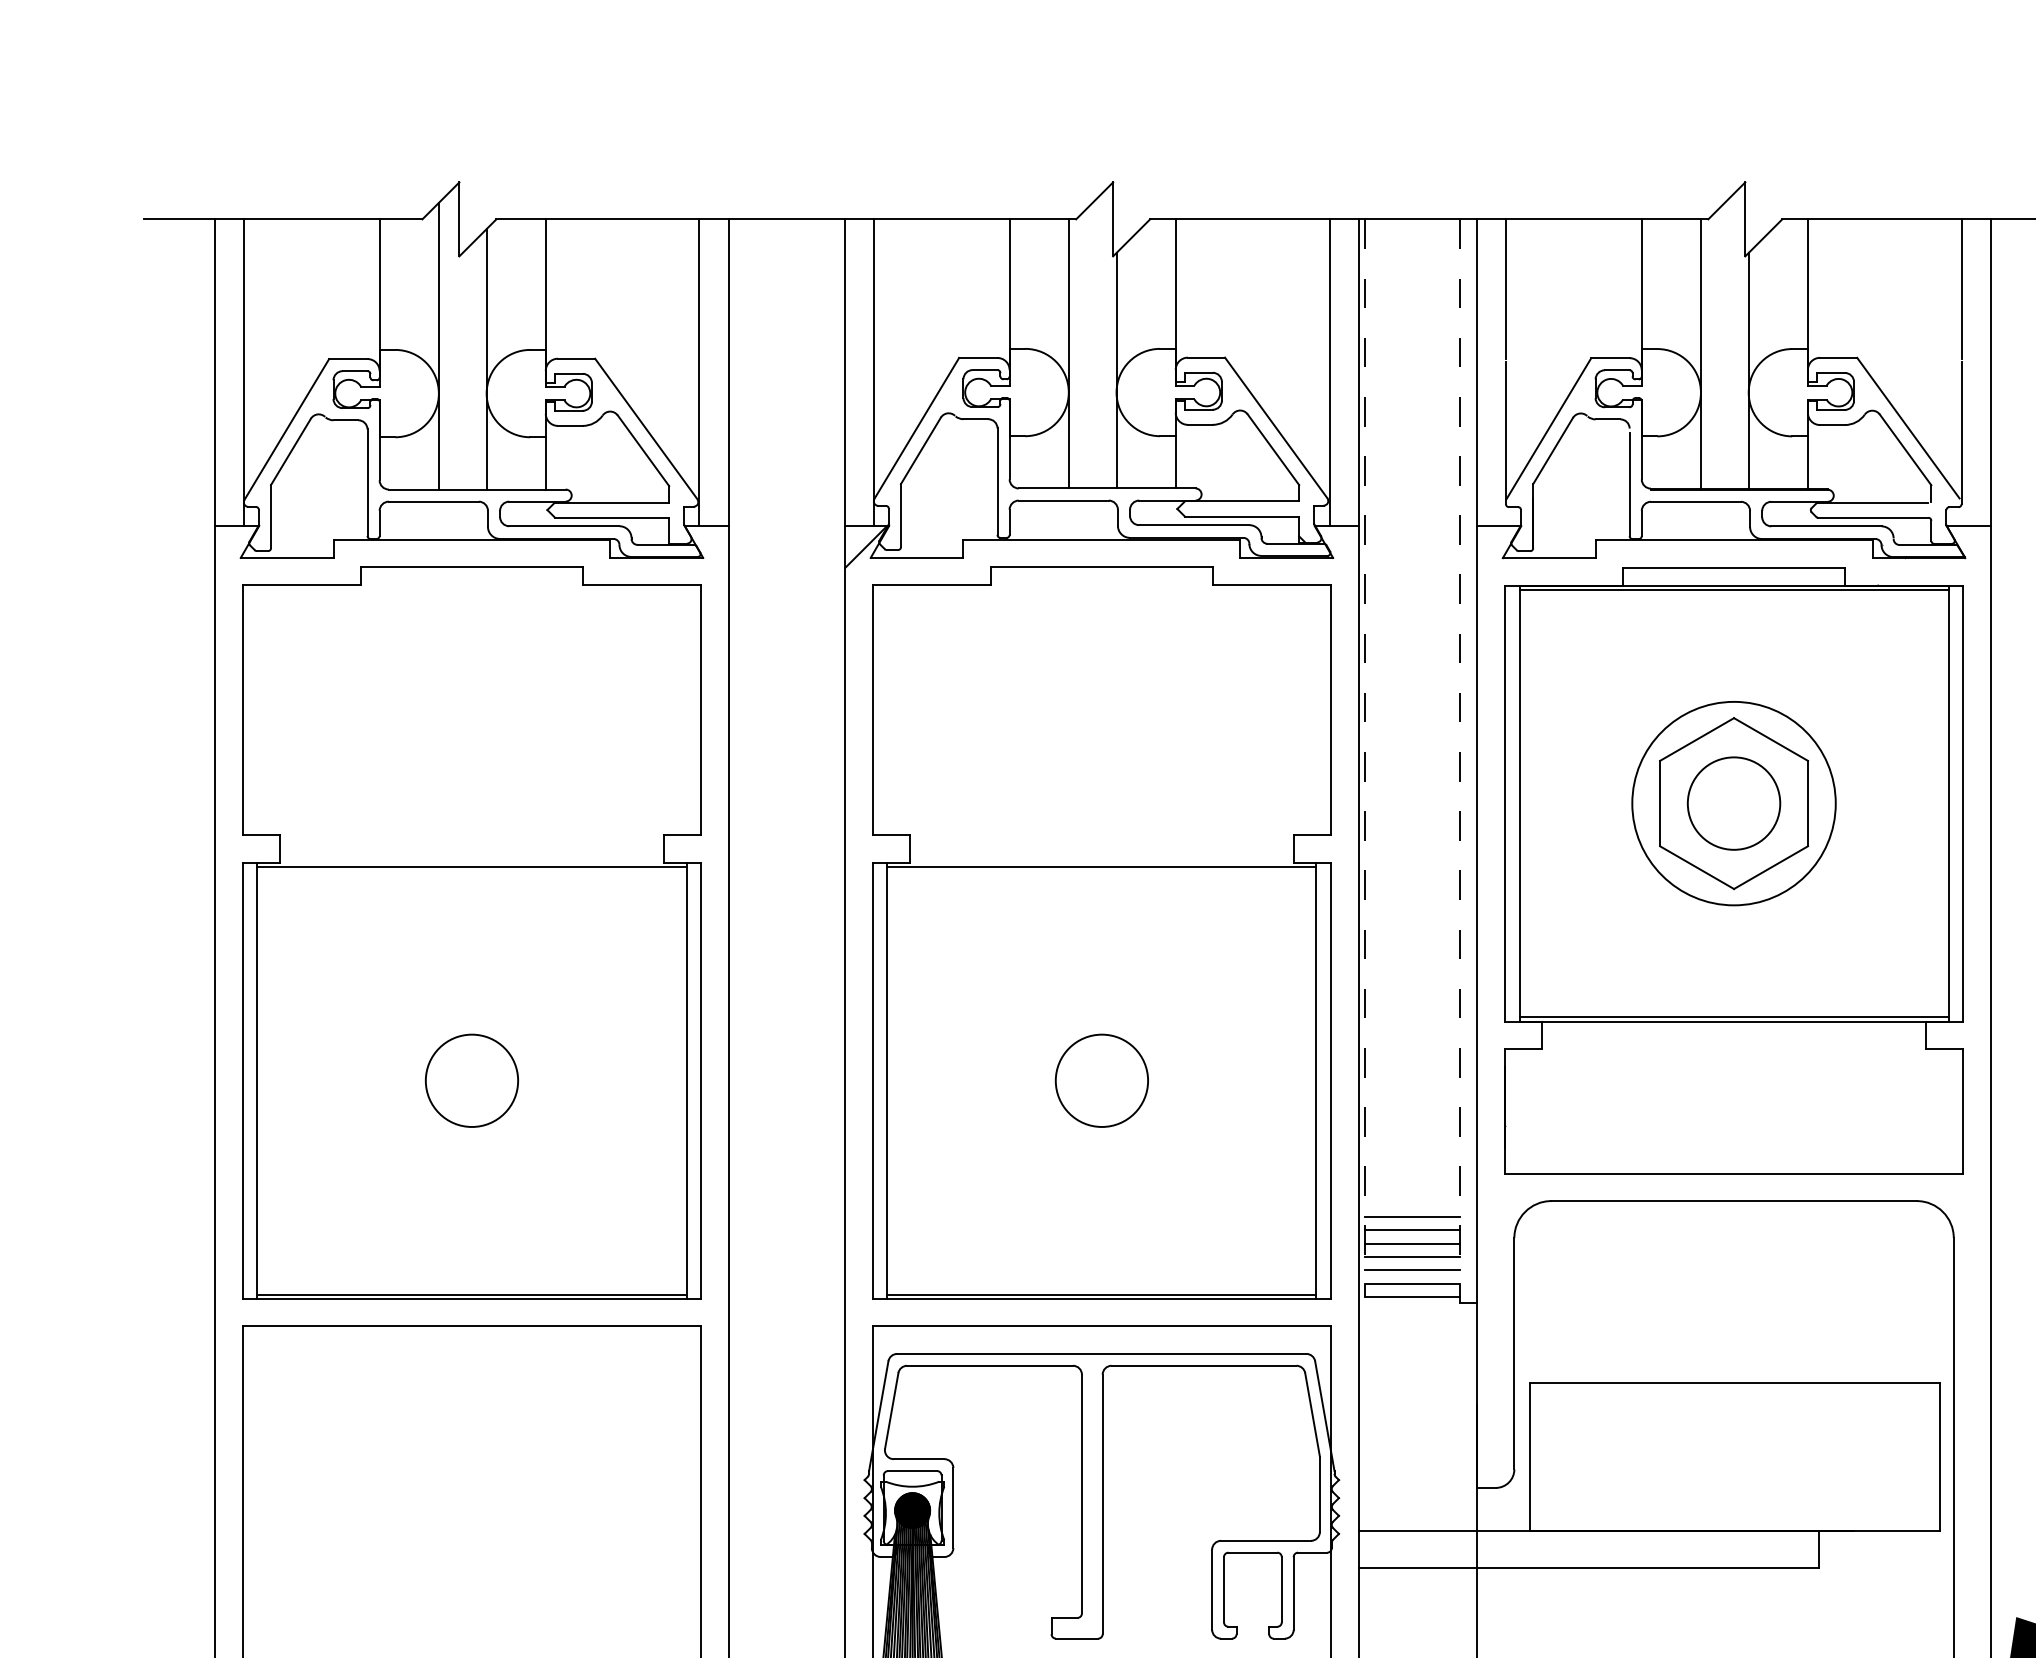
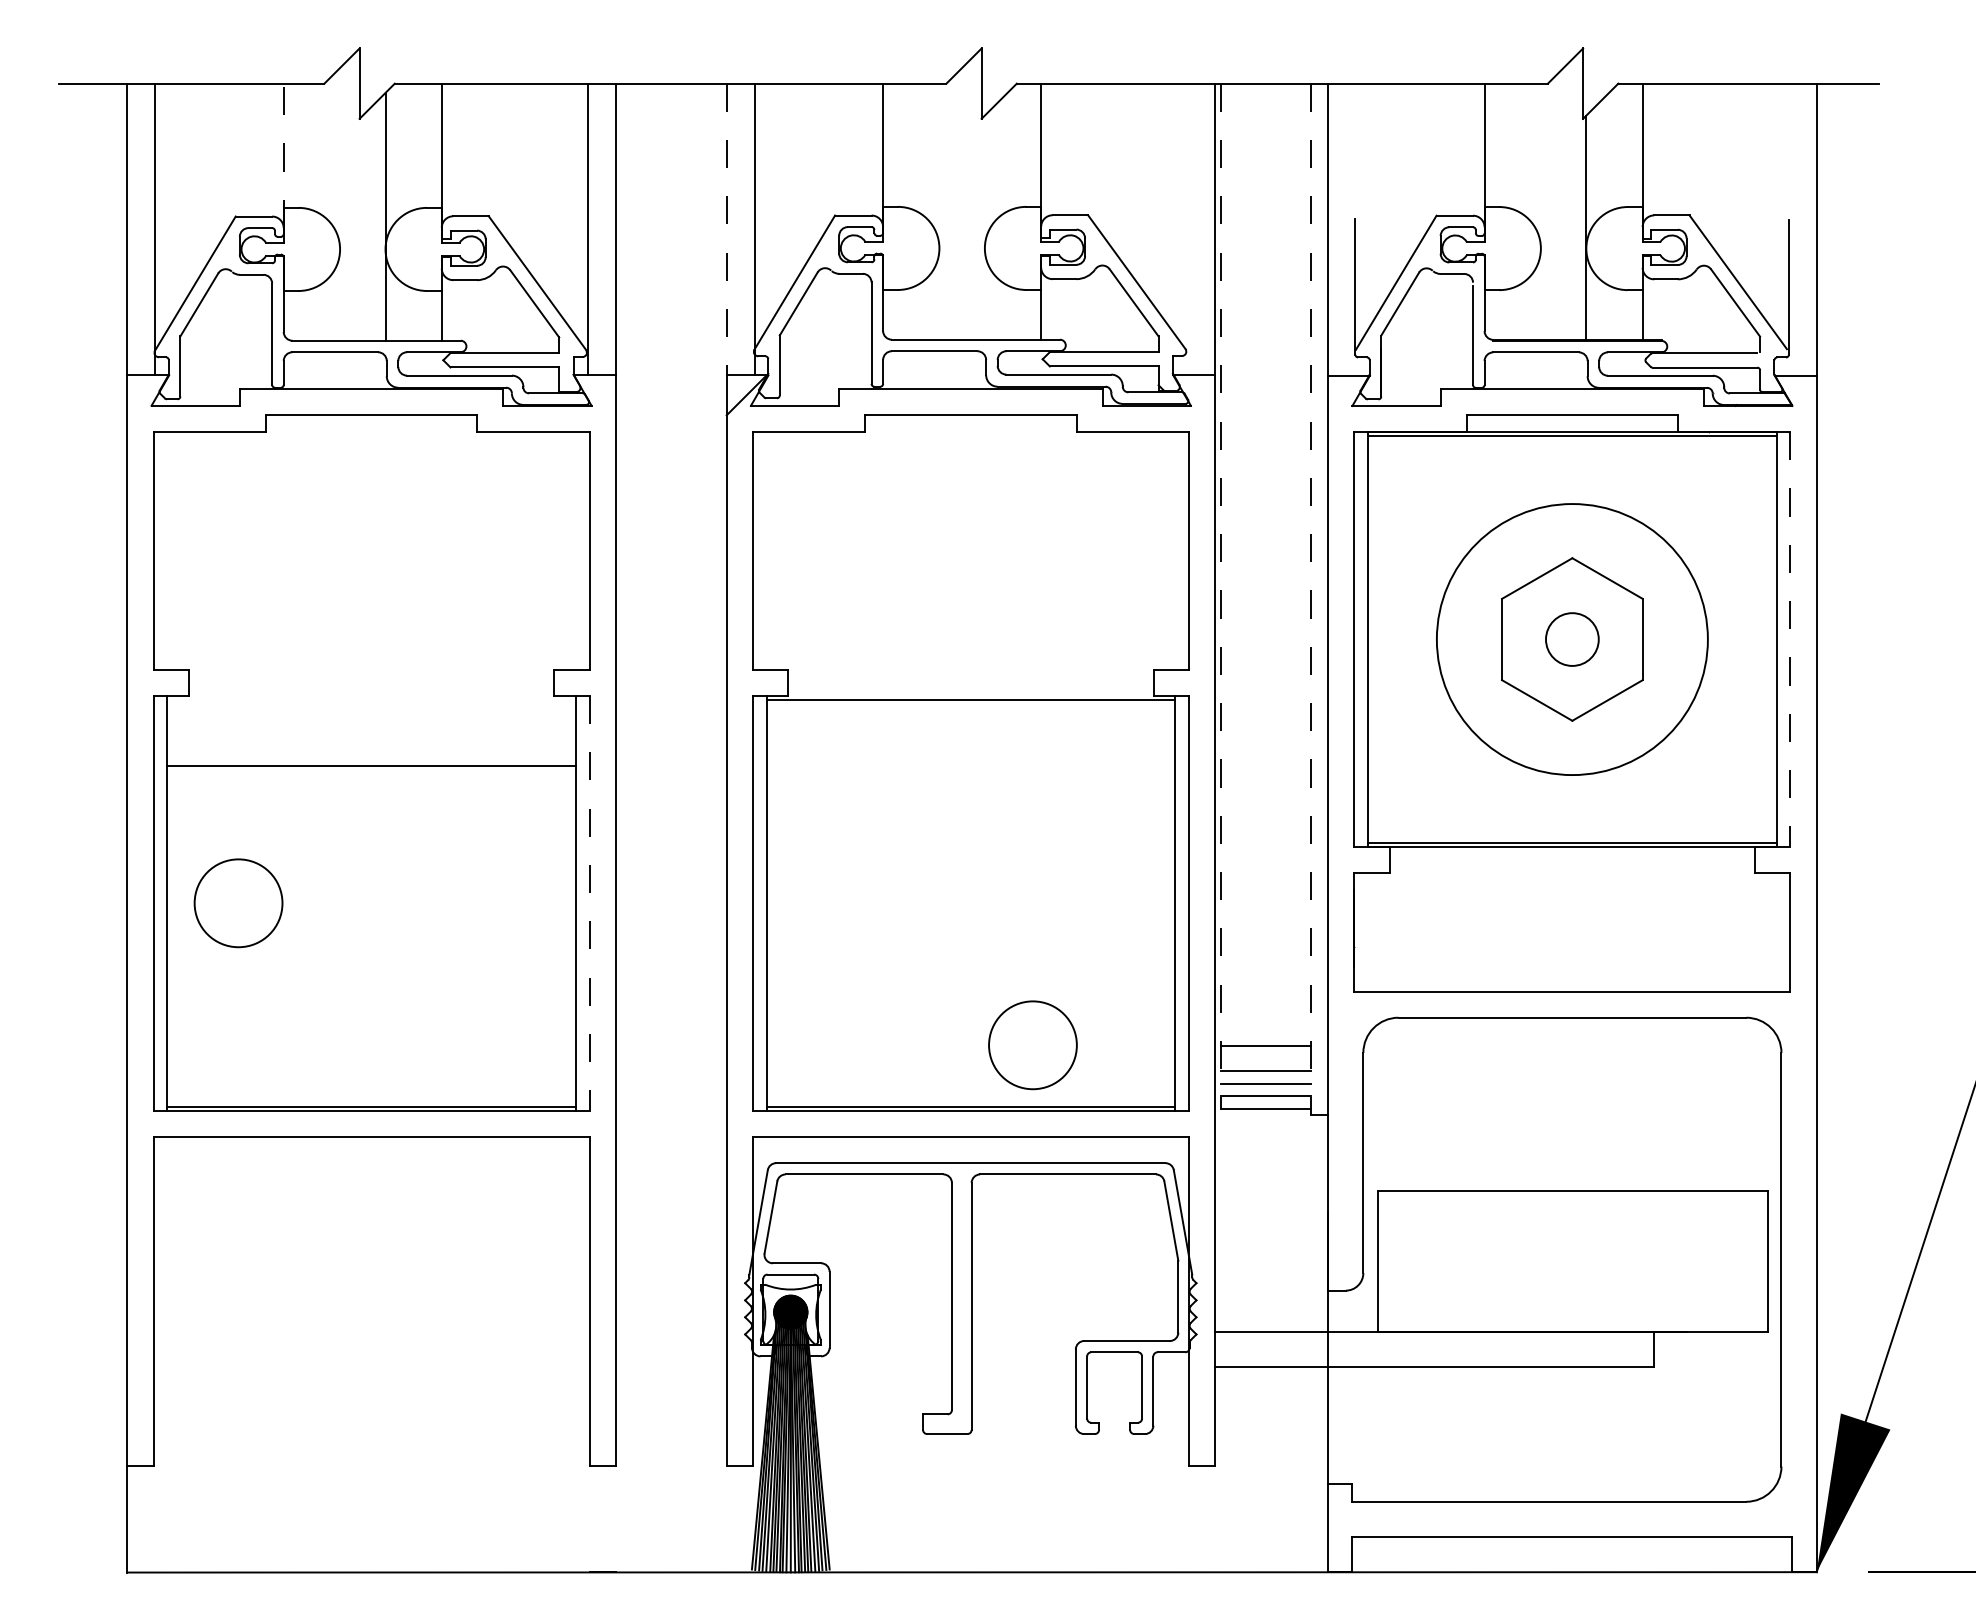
line: (1506, 288) -> (1355, 149), removed
line: (1961, 288) -> (1788, 149), removed
line: (379, 294) -> (283, 155), solid -> dashed
line: (439, 346) -> (340, 204), removed
line: (1068, 353) -> (939, 211), removed
line: (1700, 353) -> (1540, 211), removed
line: (1116, 370) -> (984, 227), removed
line: (845, 372) -> (726, 229), solid -> dashed
line: (1329, 372) -> (1187, 229), removed
circle: (1734, 803) -> (1572, 639), size x0.6
circle: (1734, 803) -> (1572, 639), size x1.4
line: (1963, 804) -> (1790, 640), solid -> dashed
line: (471, 866) -> (371, 765), moved
circle: (471, 1081) -> (238, 903), moved
line: (701, 1081) -> (589, 903), solid -> dashed
circle: (1101, 1081) -> (1032, 1045), moved
line: (1412, 1217) -> (1266, 1033), removed
line: (1412, 1243) -> (1266, 1058), removed

